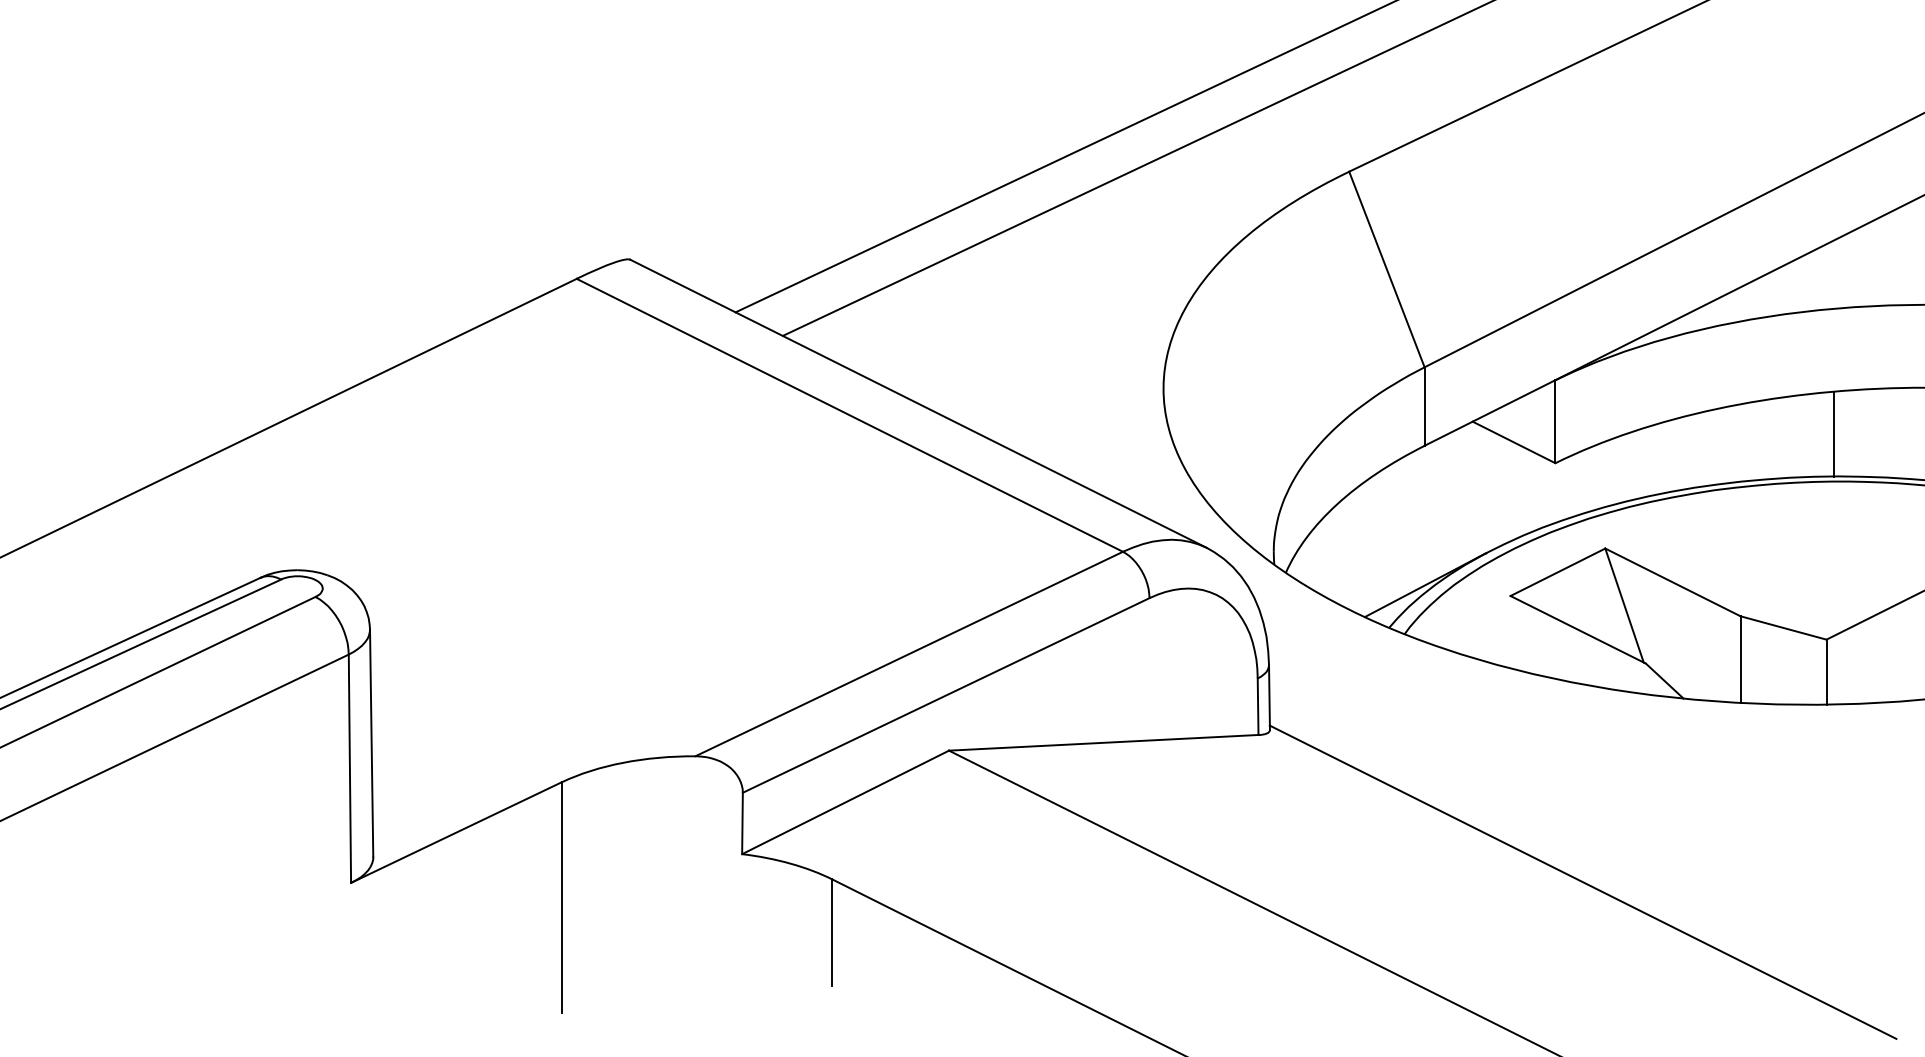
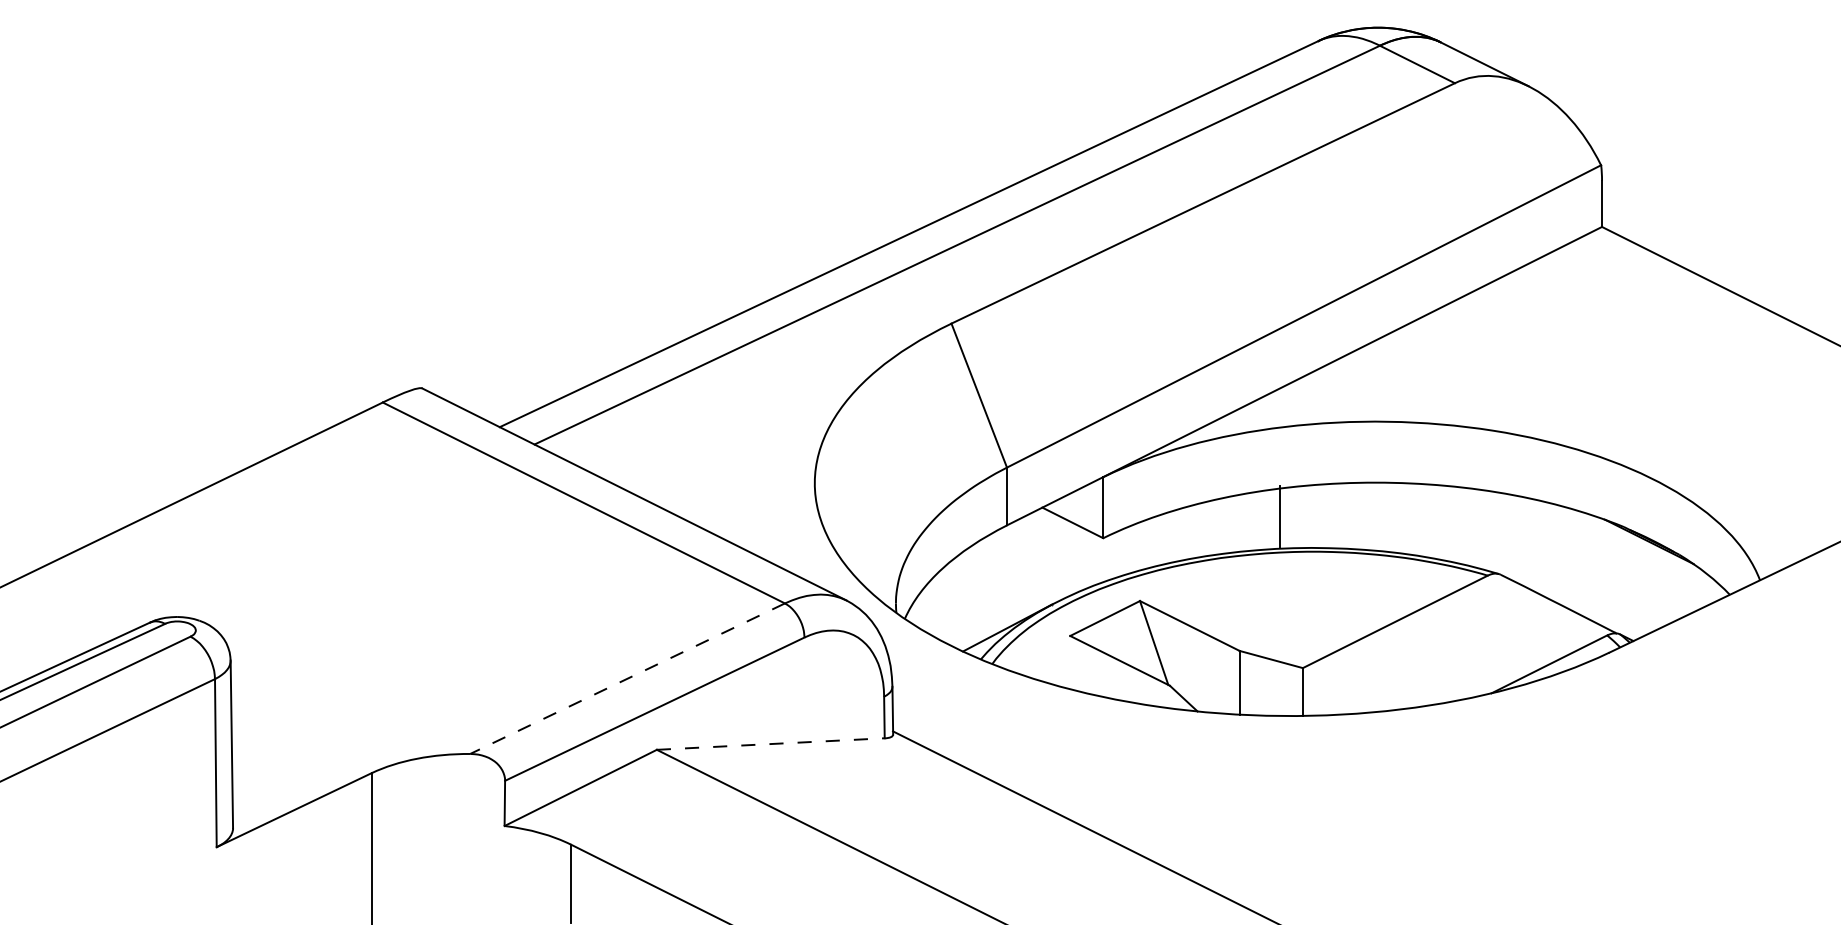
line: (1834, 433) -> (1280, 516), moved
line: (909, 653) -> (627, 678), solid -> dashed
line: (1104, 743) -> (771, 744), solid -> dashed

